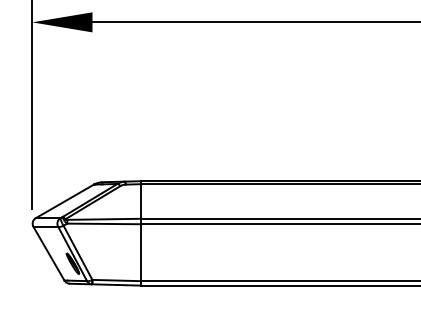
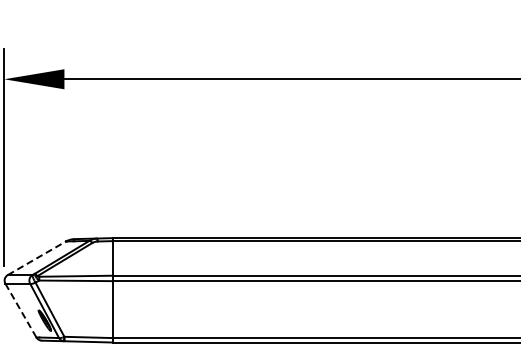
line: (64, 201) -> (36, 258), solid -> dashed
line: (48, 253) -> (20, 310), solid -> dashed

